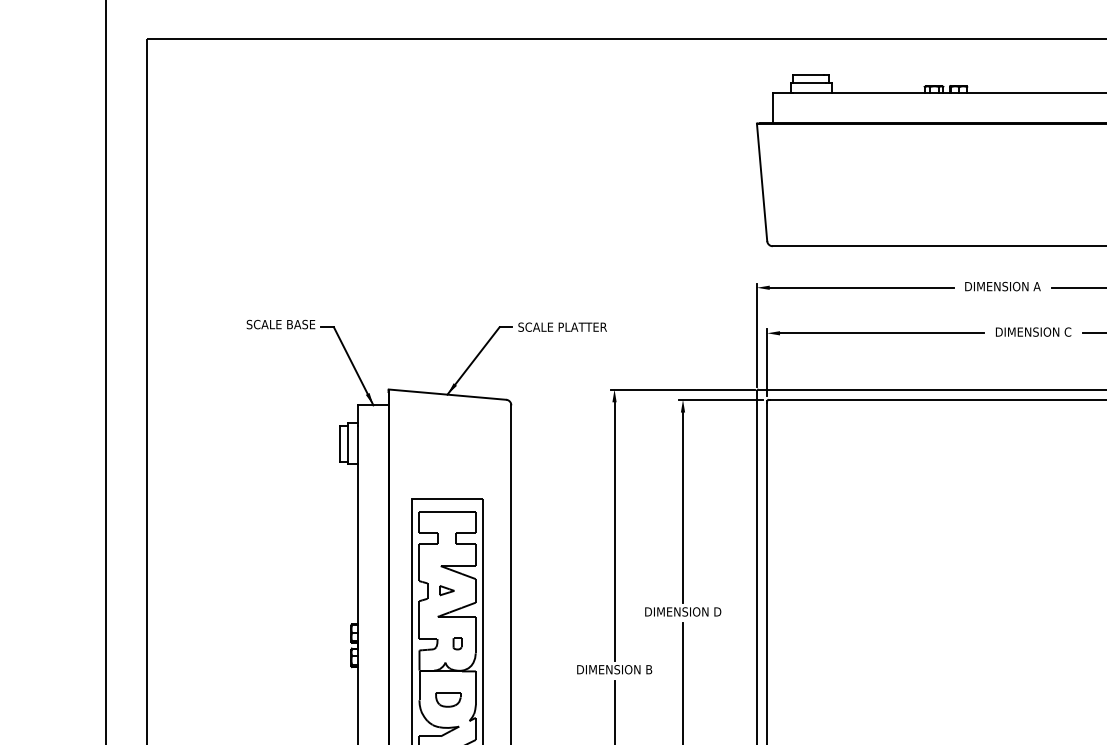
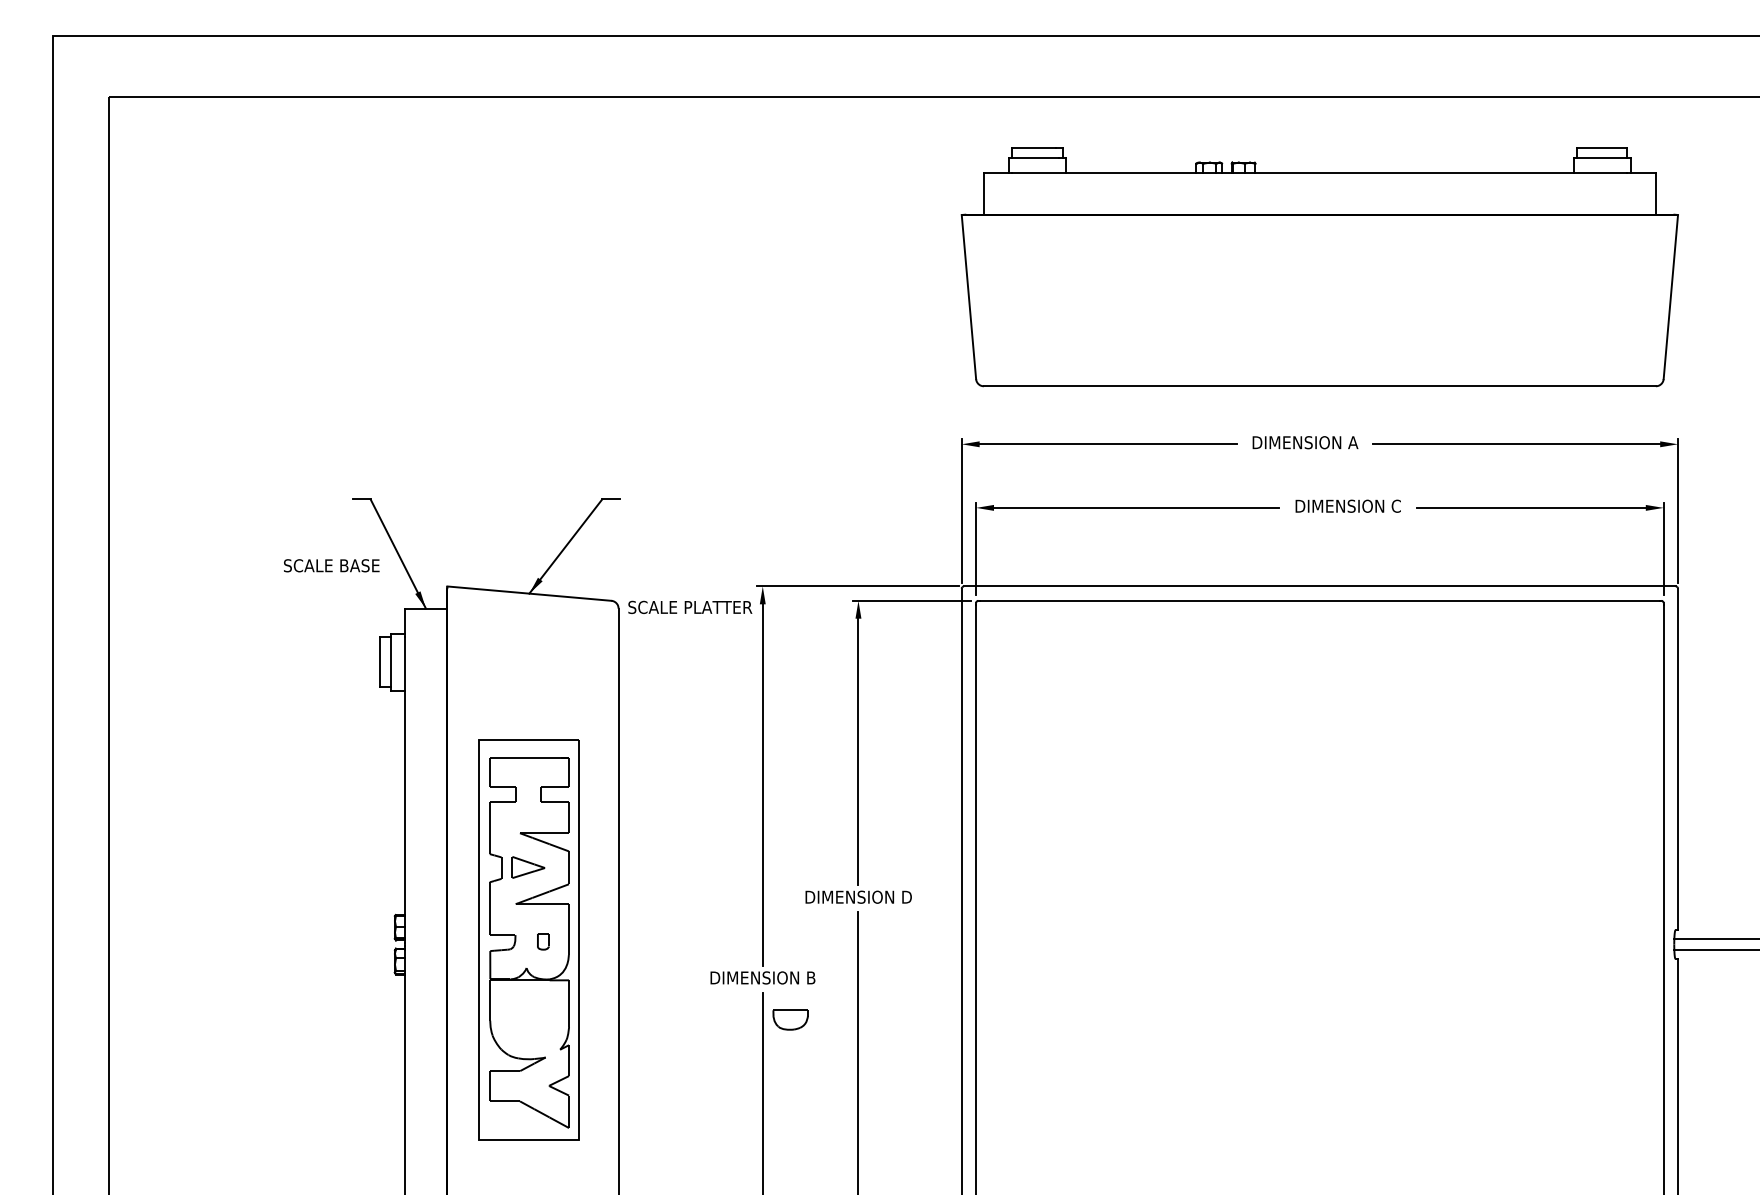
text: (280, 324) -> (331, 565), moved
text: (562, 326) -> (690, 606), moved
part: (446, 590) -> (528, 867), size x1.6
part: (448, 699) -> (790, 1019), moved

